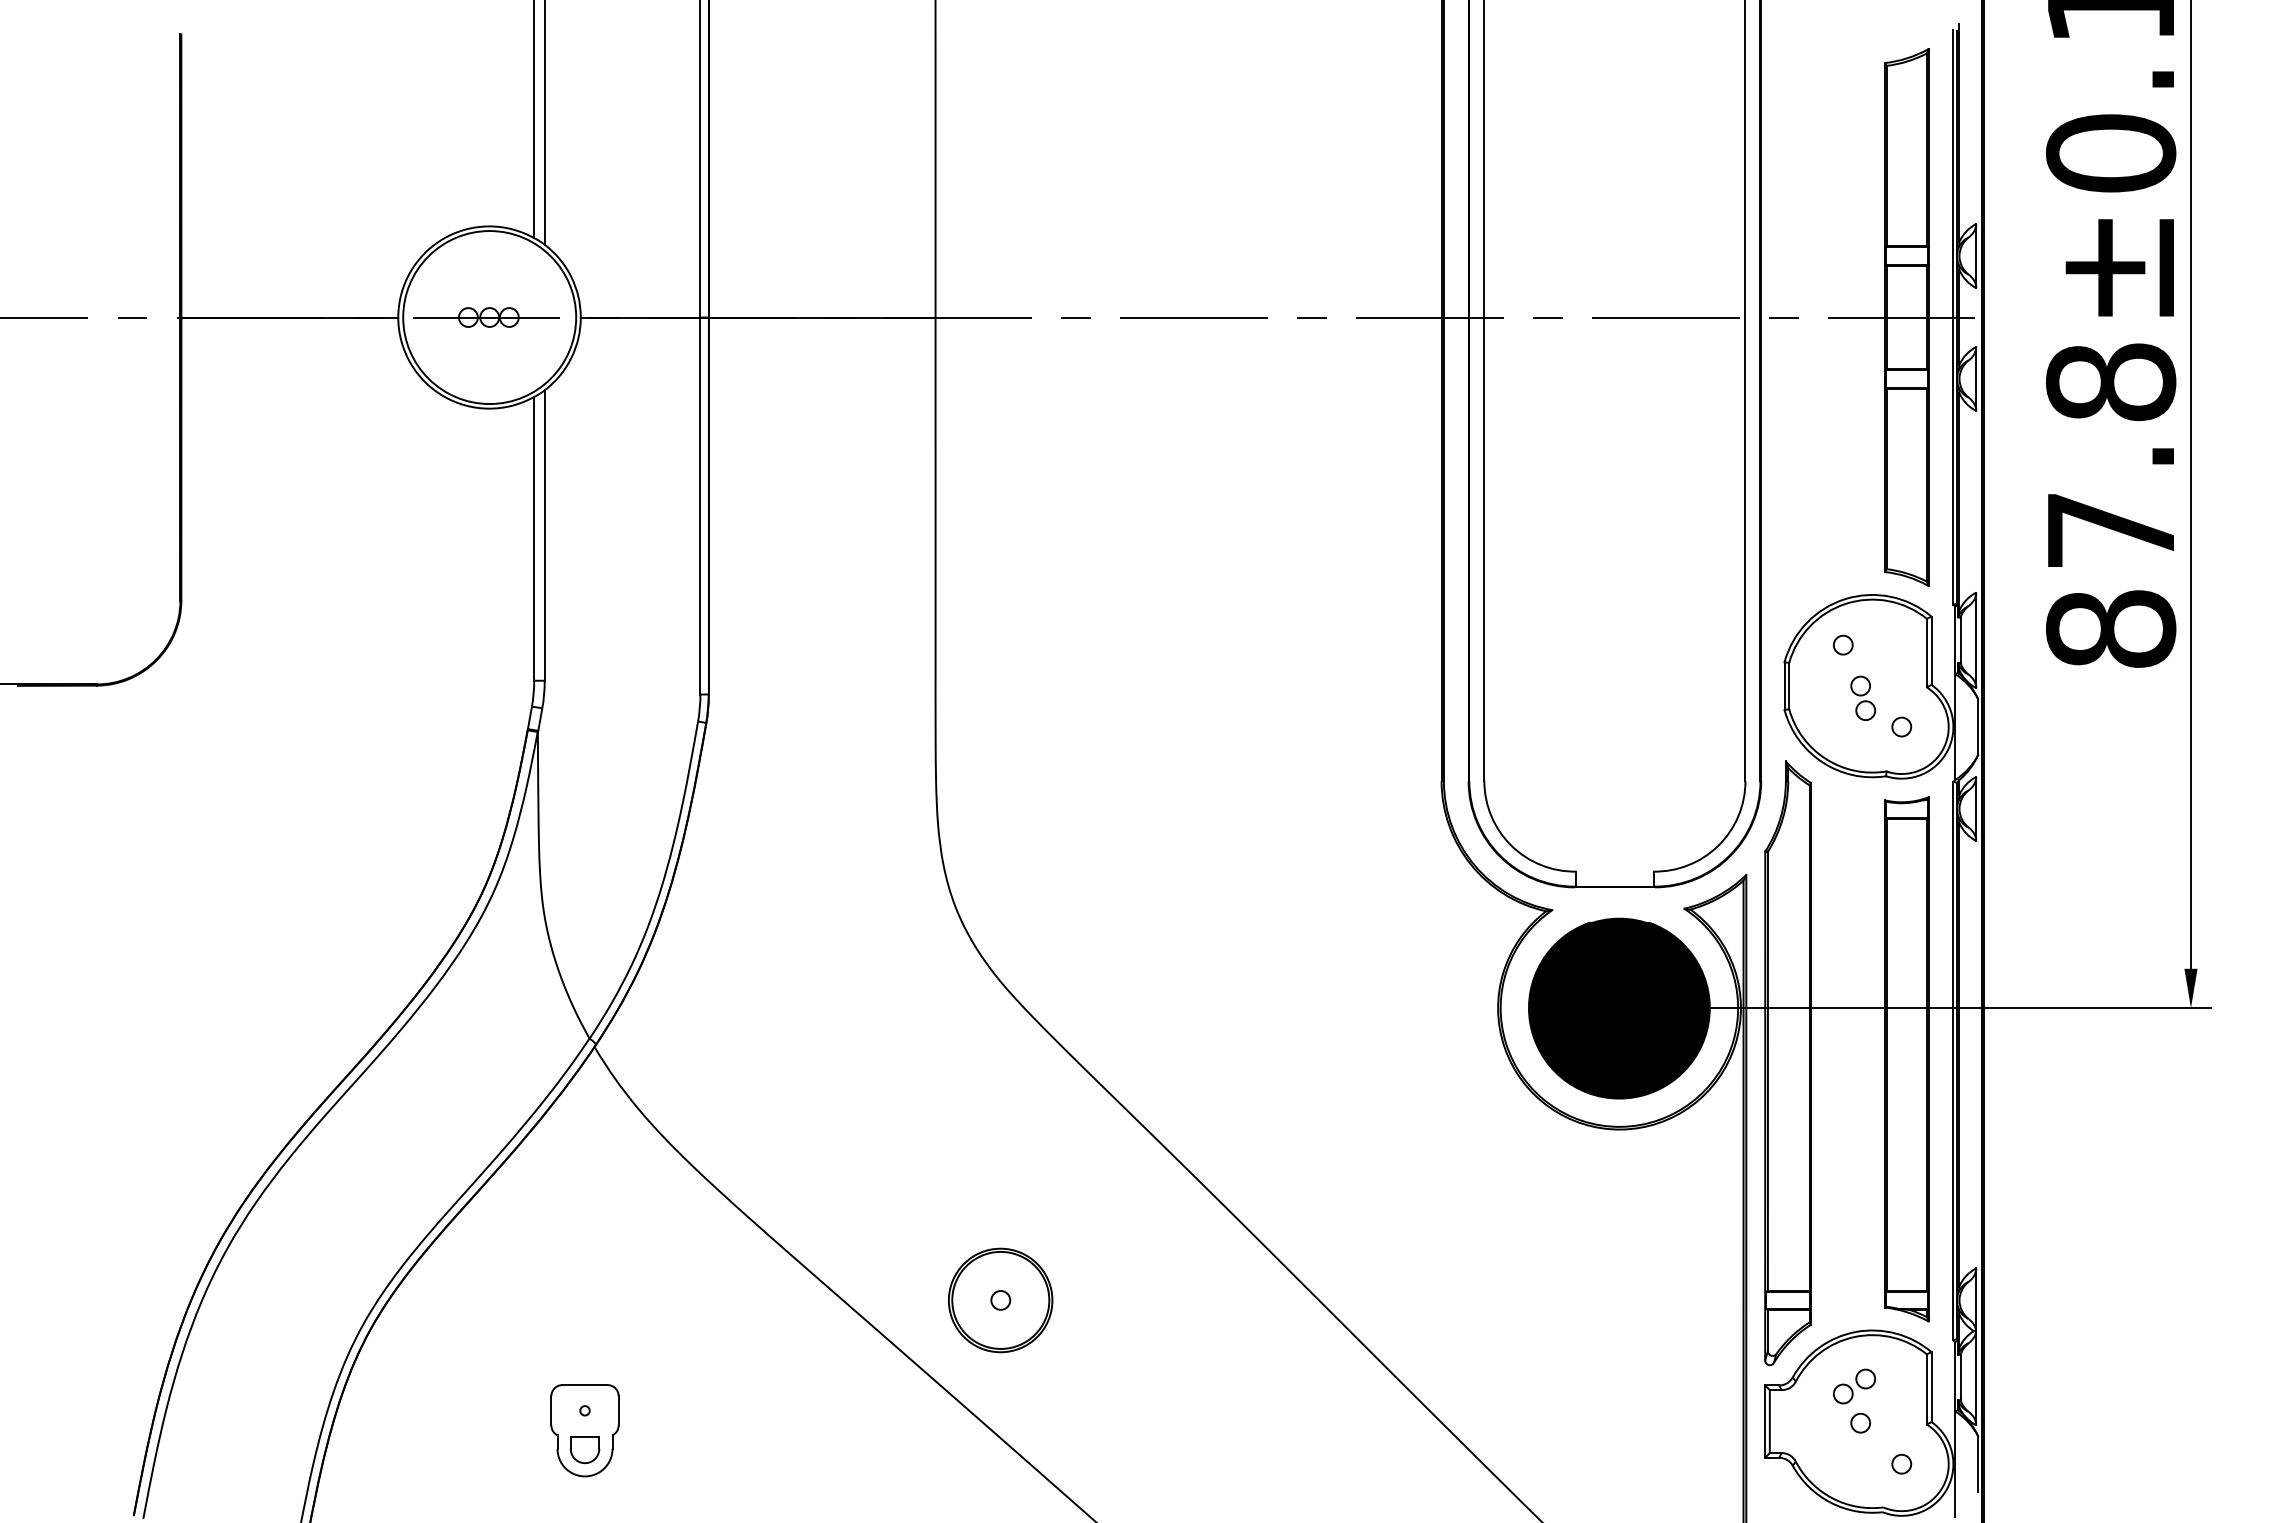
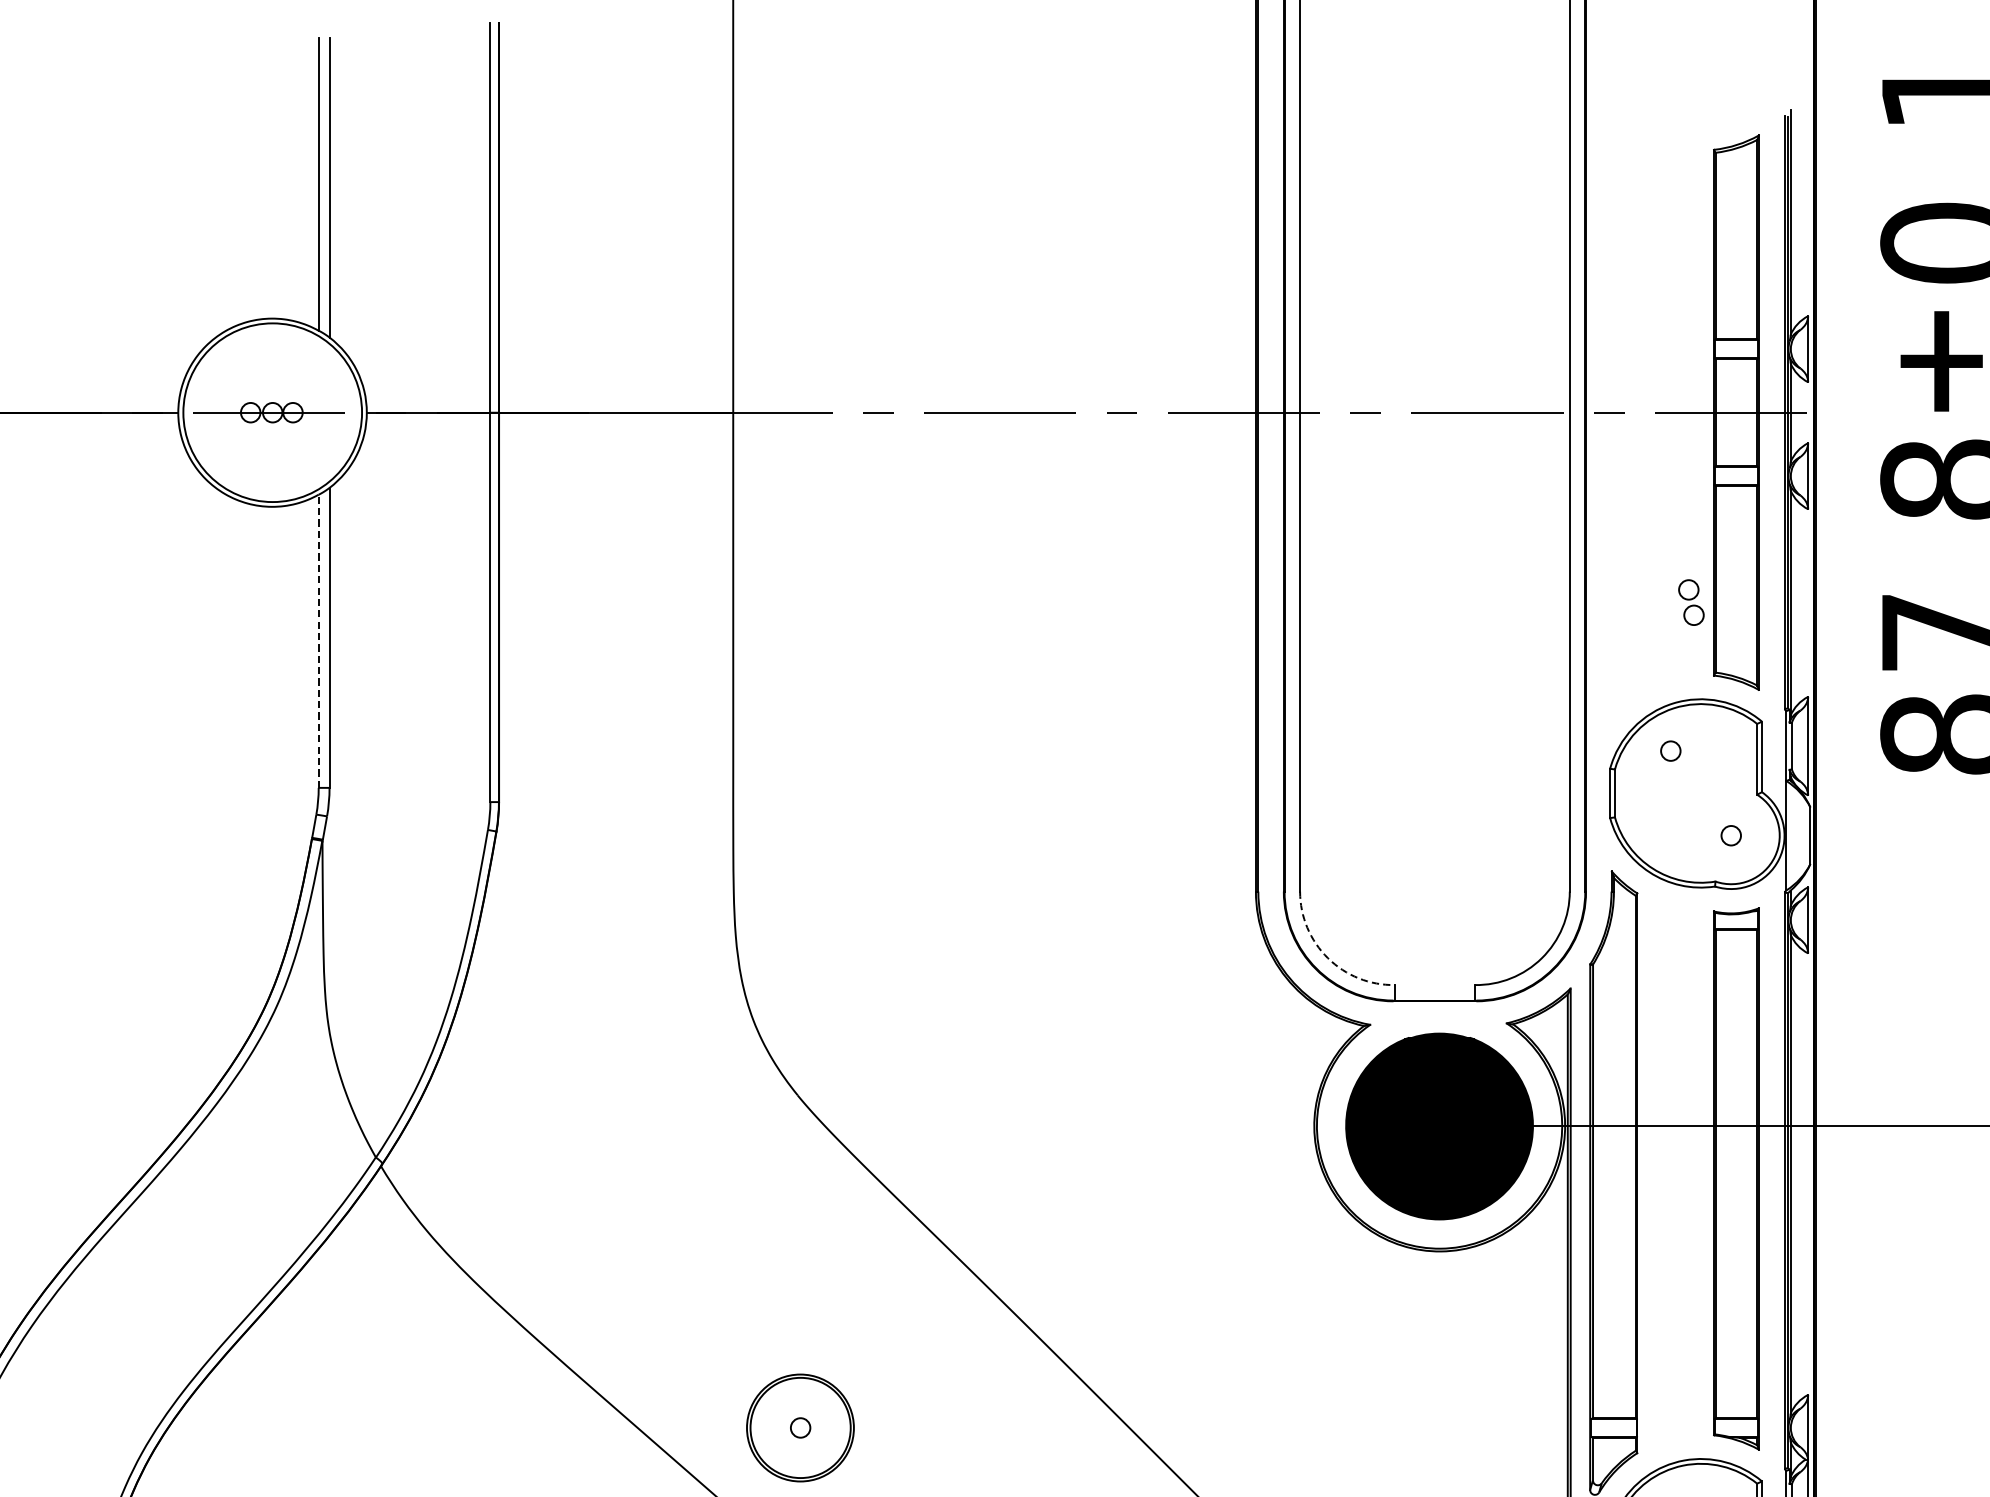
line: (534, 538) -> (318, 640), solid -> dashed
part: (1863, 697) -> (1691, 601), moved
arc: (1511, 845) -> (1328, 958), solid -> dashed

